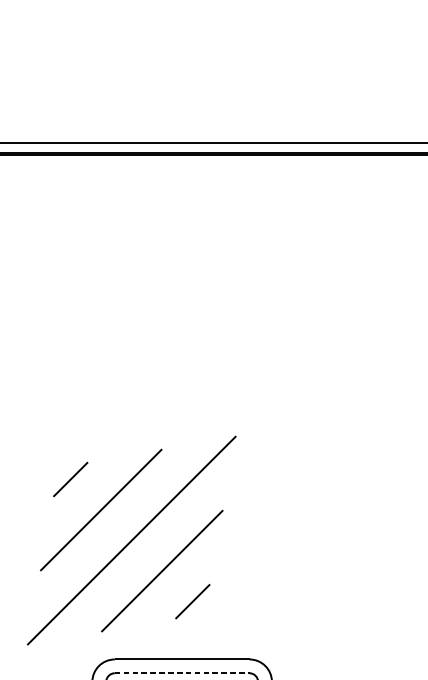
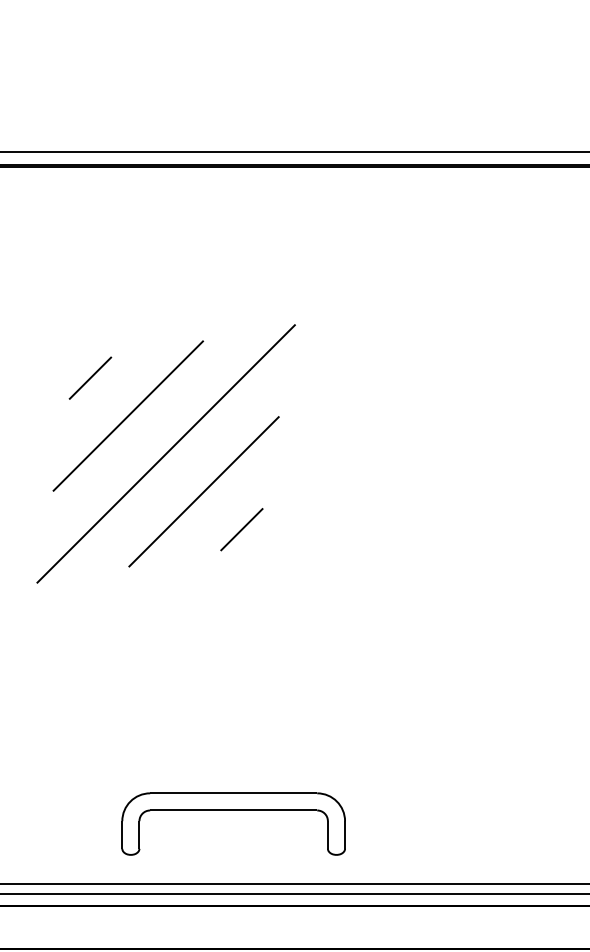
part: (131, 540) -> (165, 453), moved
line: (182, 673) -> (233, 810), dashed -> solid

